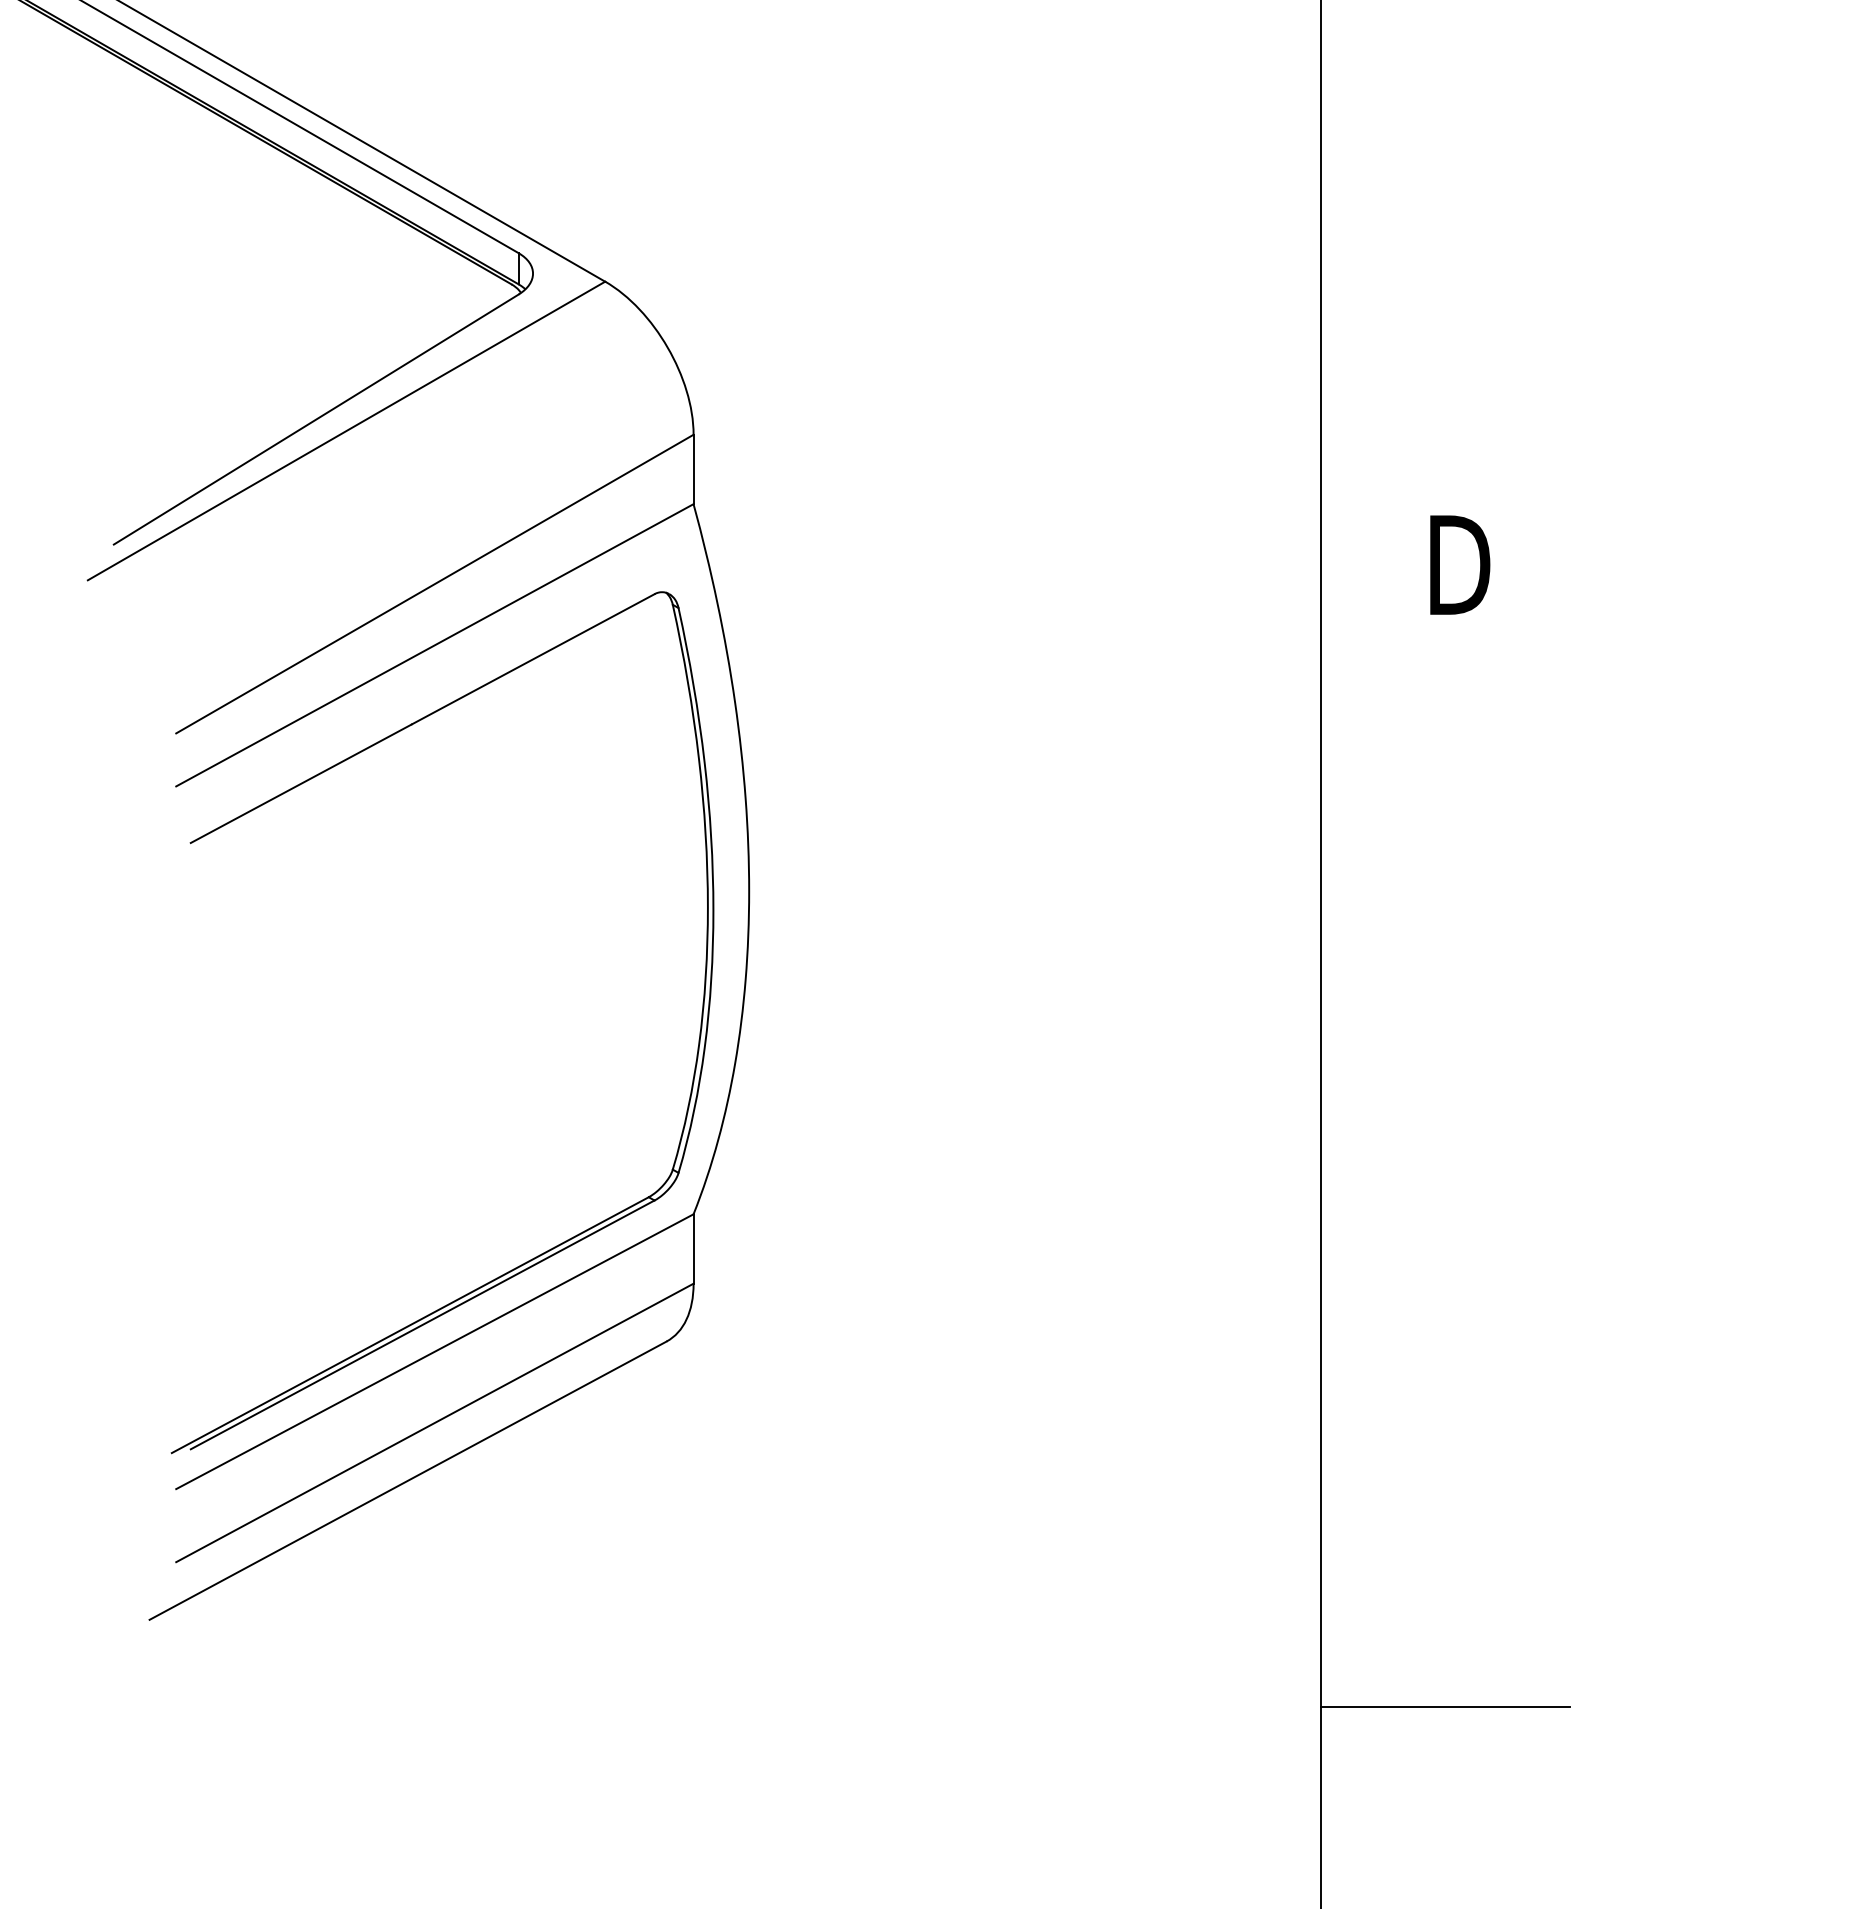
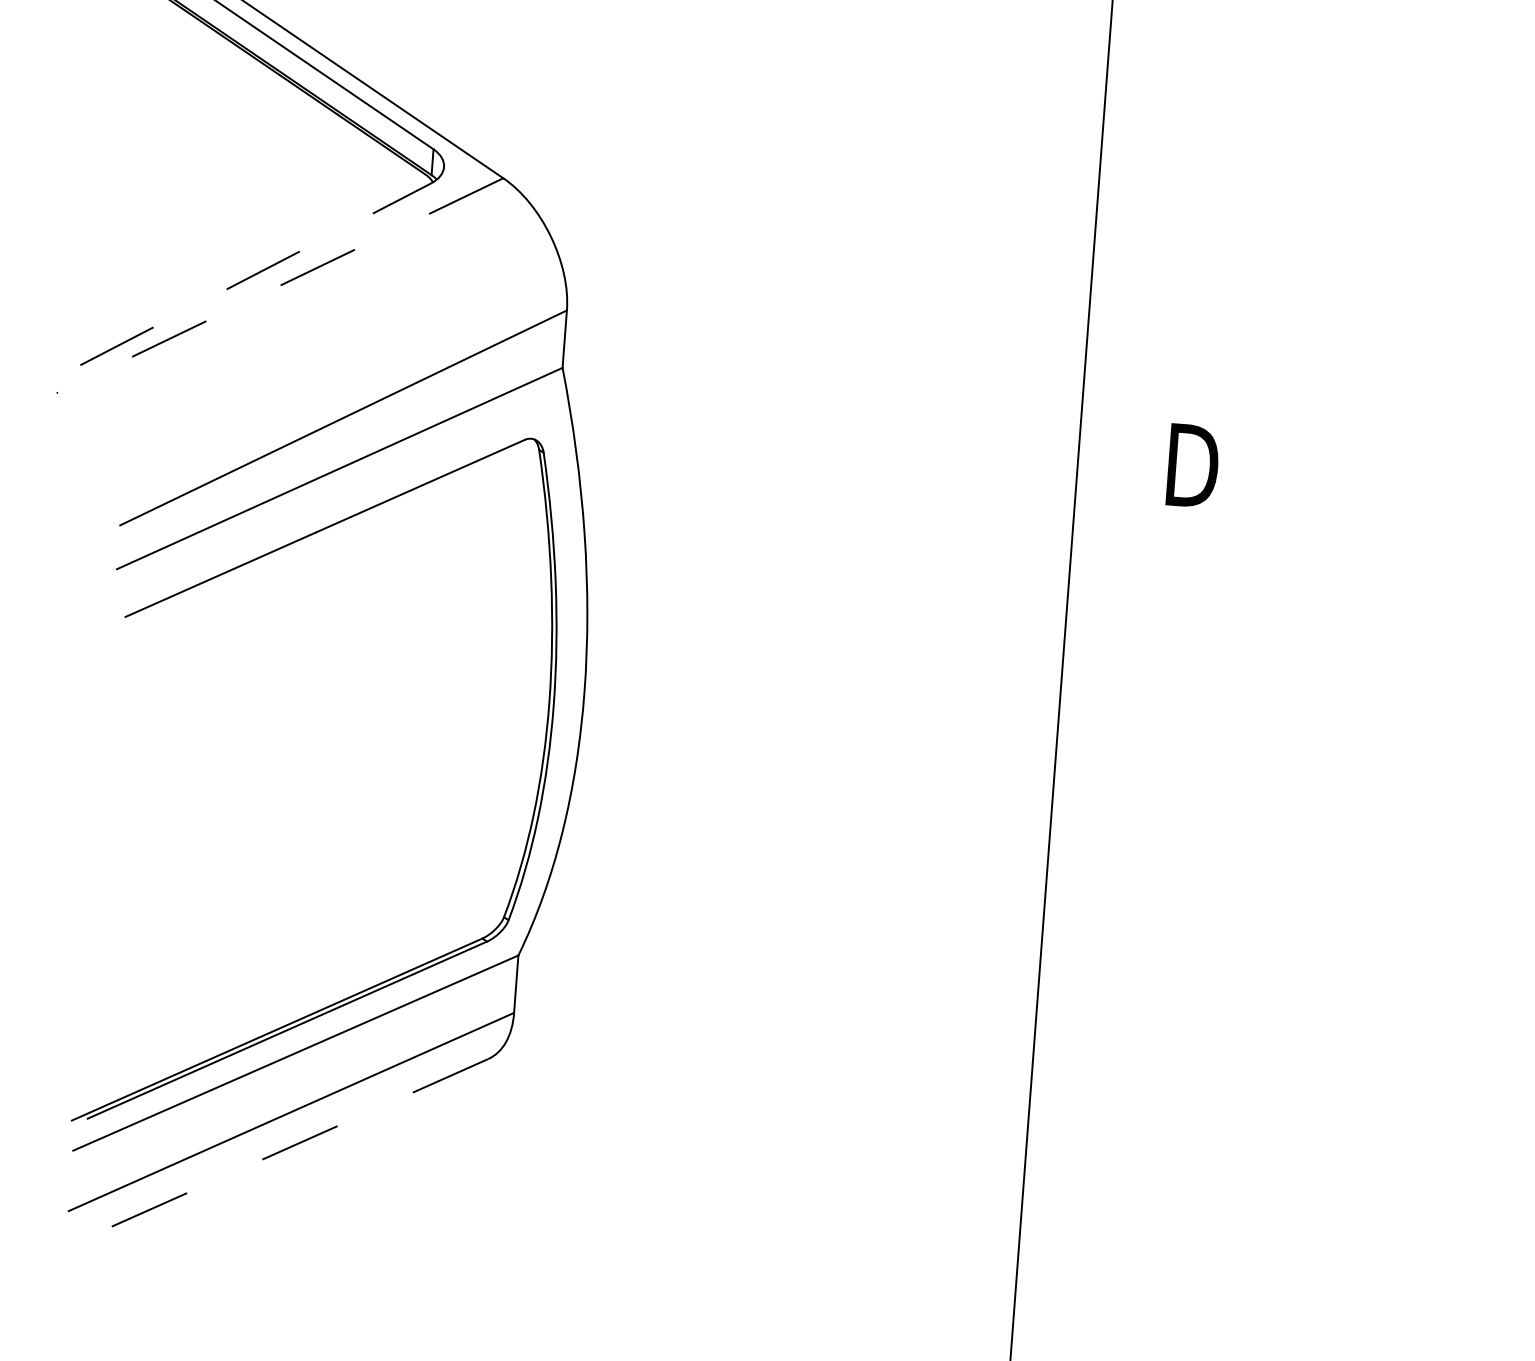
line: (316, 419) -> (255, 274), solid -> dashed
line: (346, 431) -> (279, 286), solid -> dashed
line: (408, 1480) -> (265, 1158), solid -> dashed

